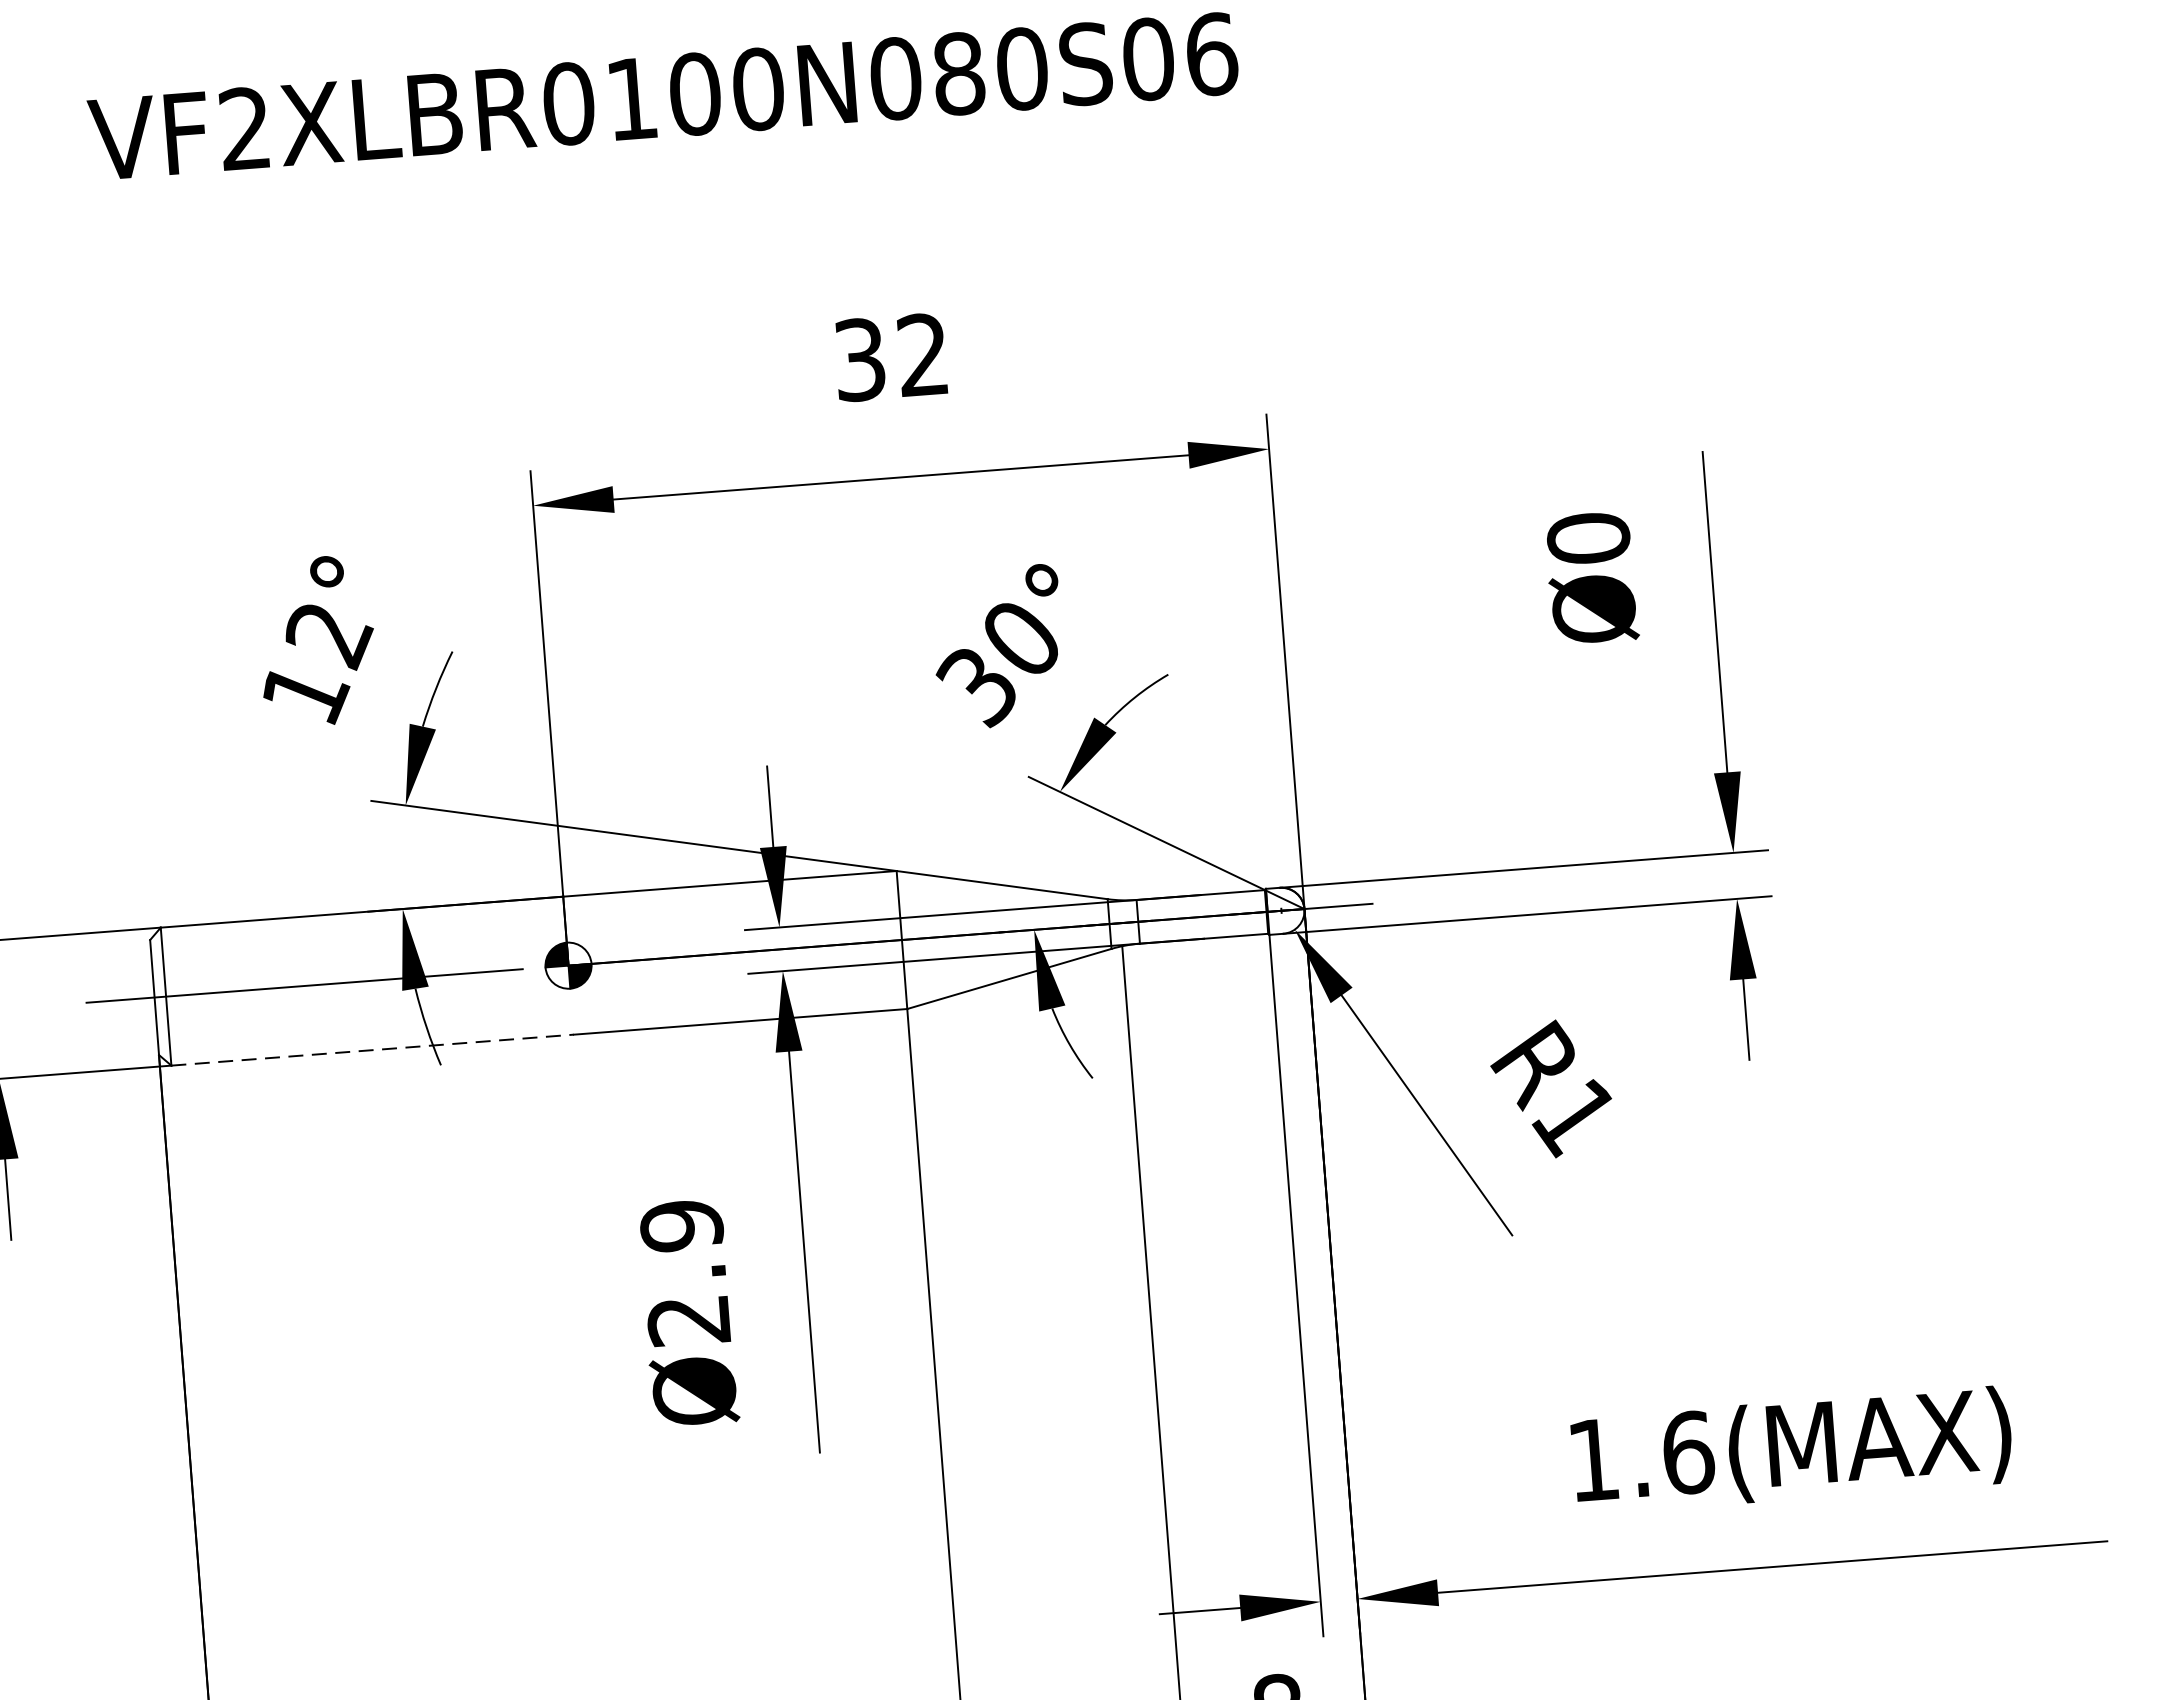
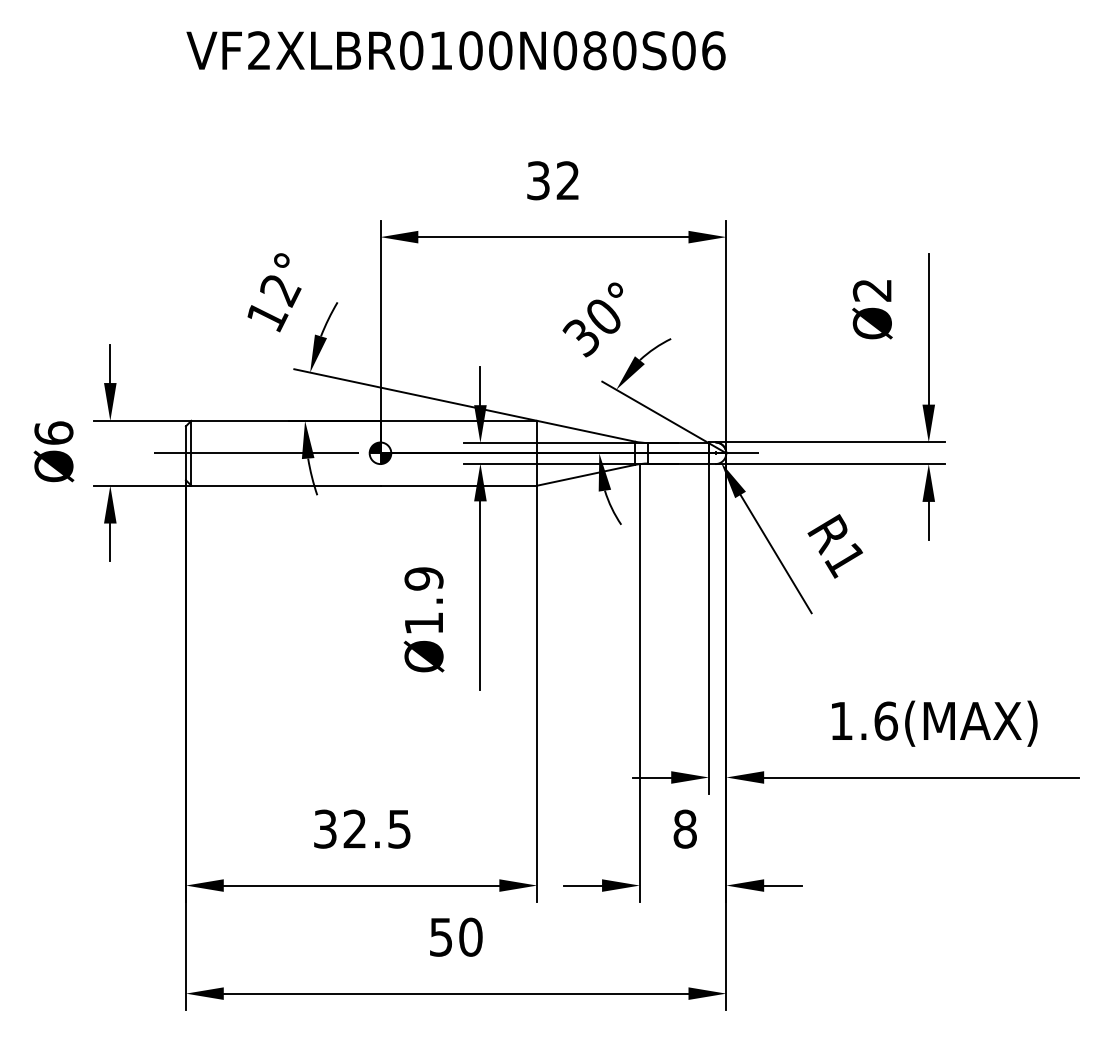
text: (1586, 538) -> (871, 290), Ø0 -> Ø2
line: (371, 1049) -> (285, 485), dashed -> solid
text: (687, 1320) -> (423, 623), Ø2.9 -> Ø1.9

